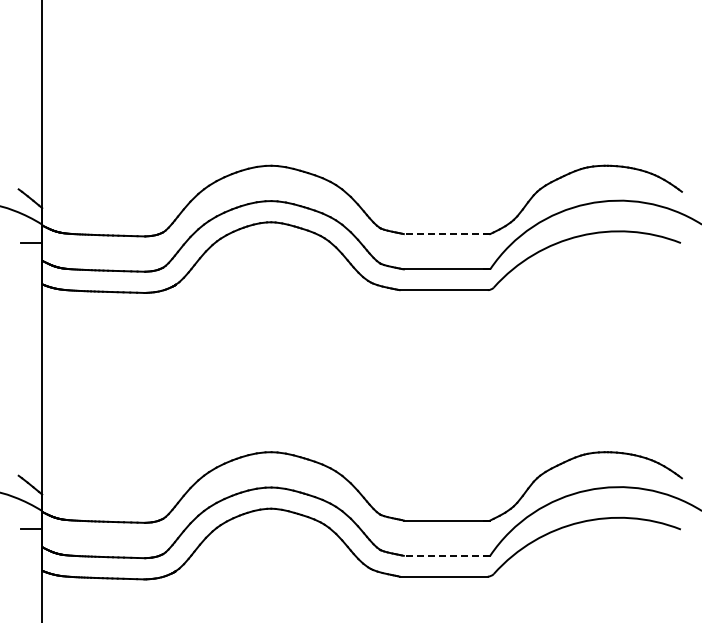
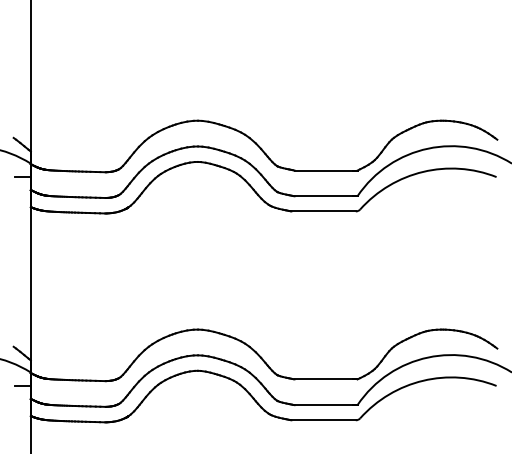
line: (446, 234) -> (325, 170), dashed -> solid
line: (446, 555) -> (325, 404), dashed -> solid

